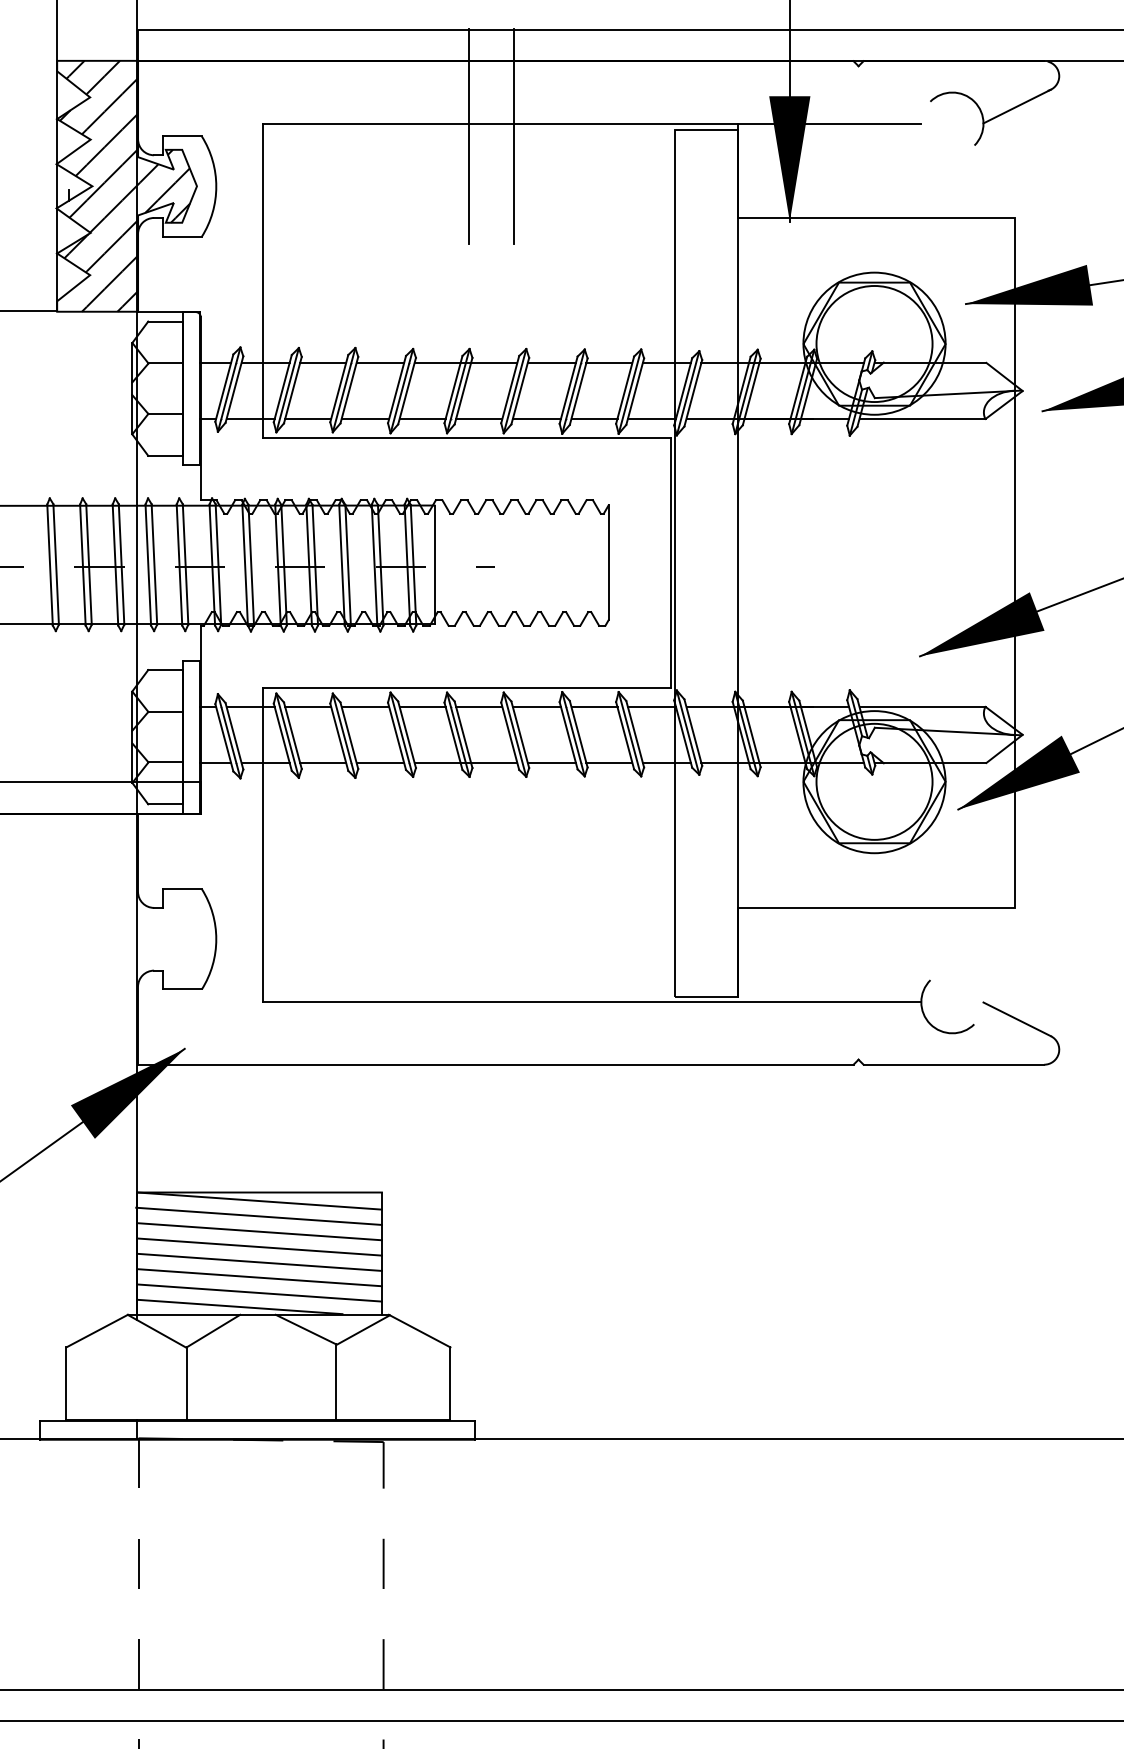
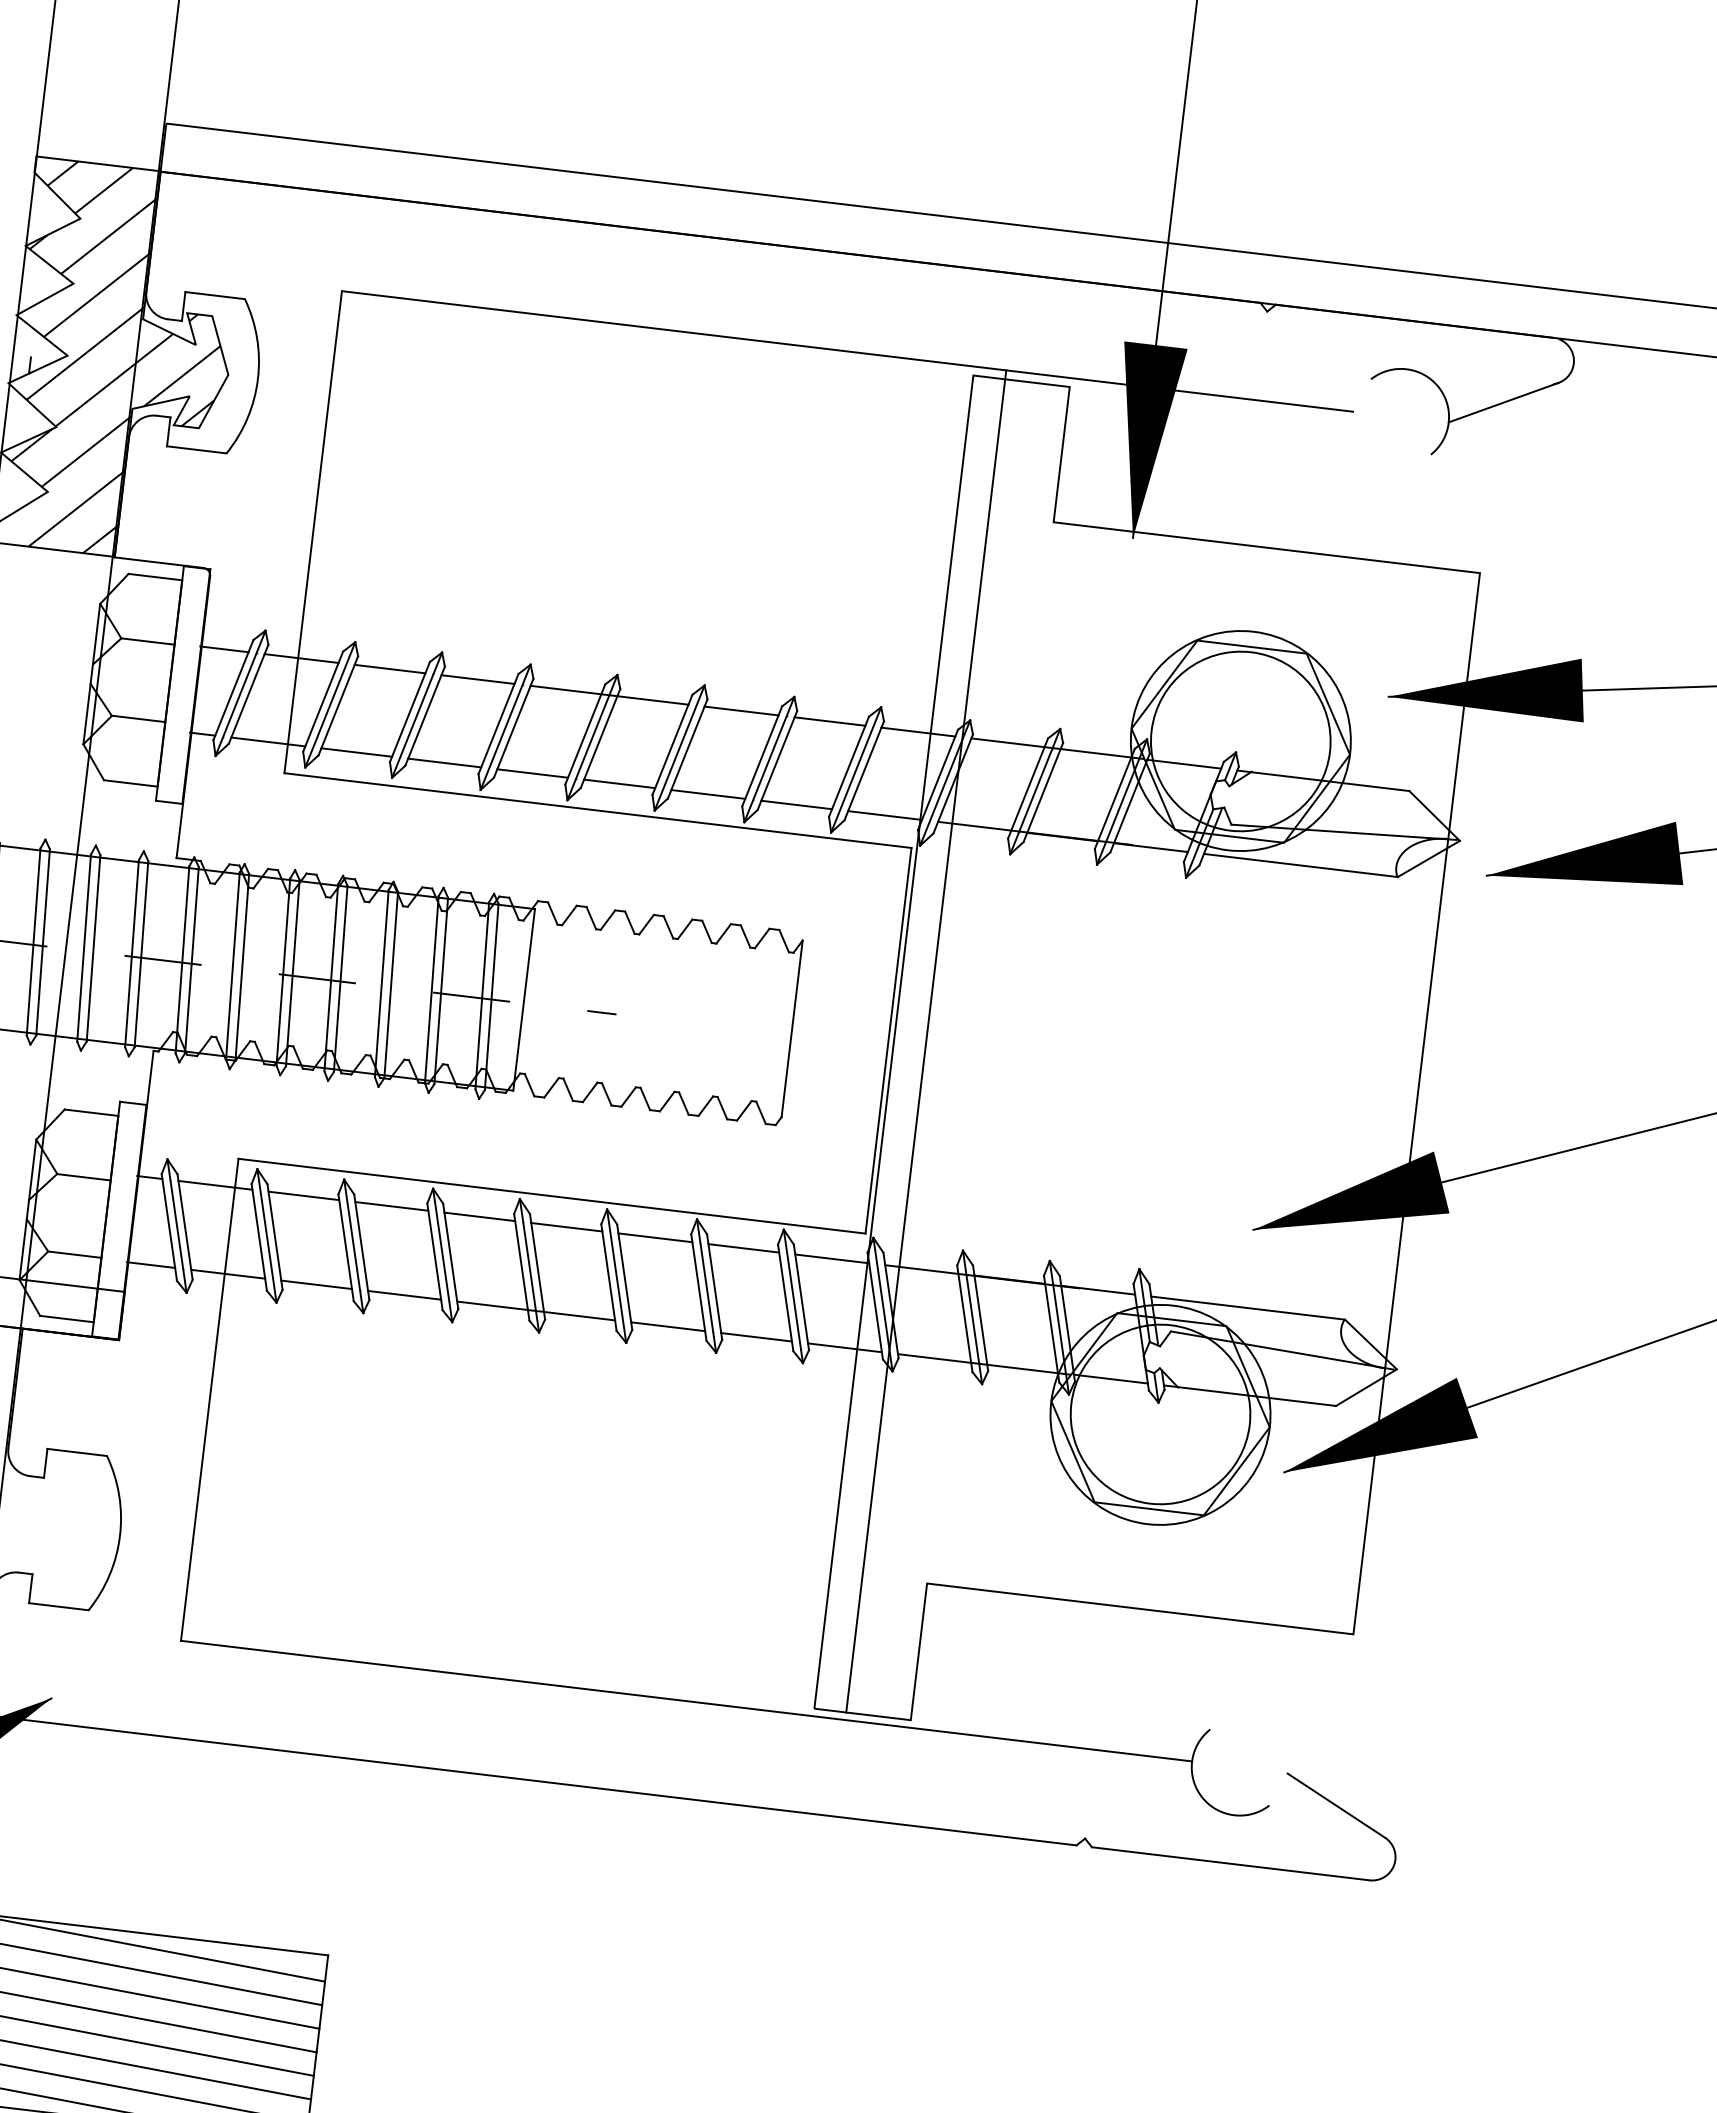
line: (468, 136) -> (654, 348), removed
line: (514, 136) -> (725, 356), removed
line: (737, 560) -> (925, 1041), moved

